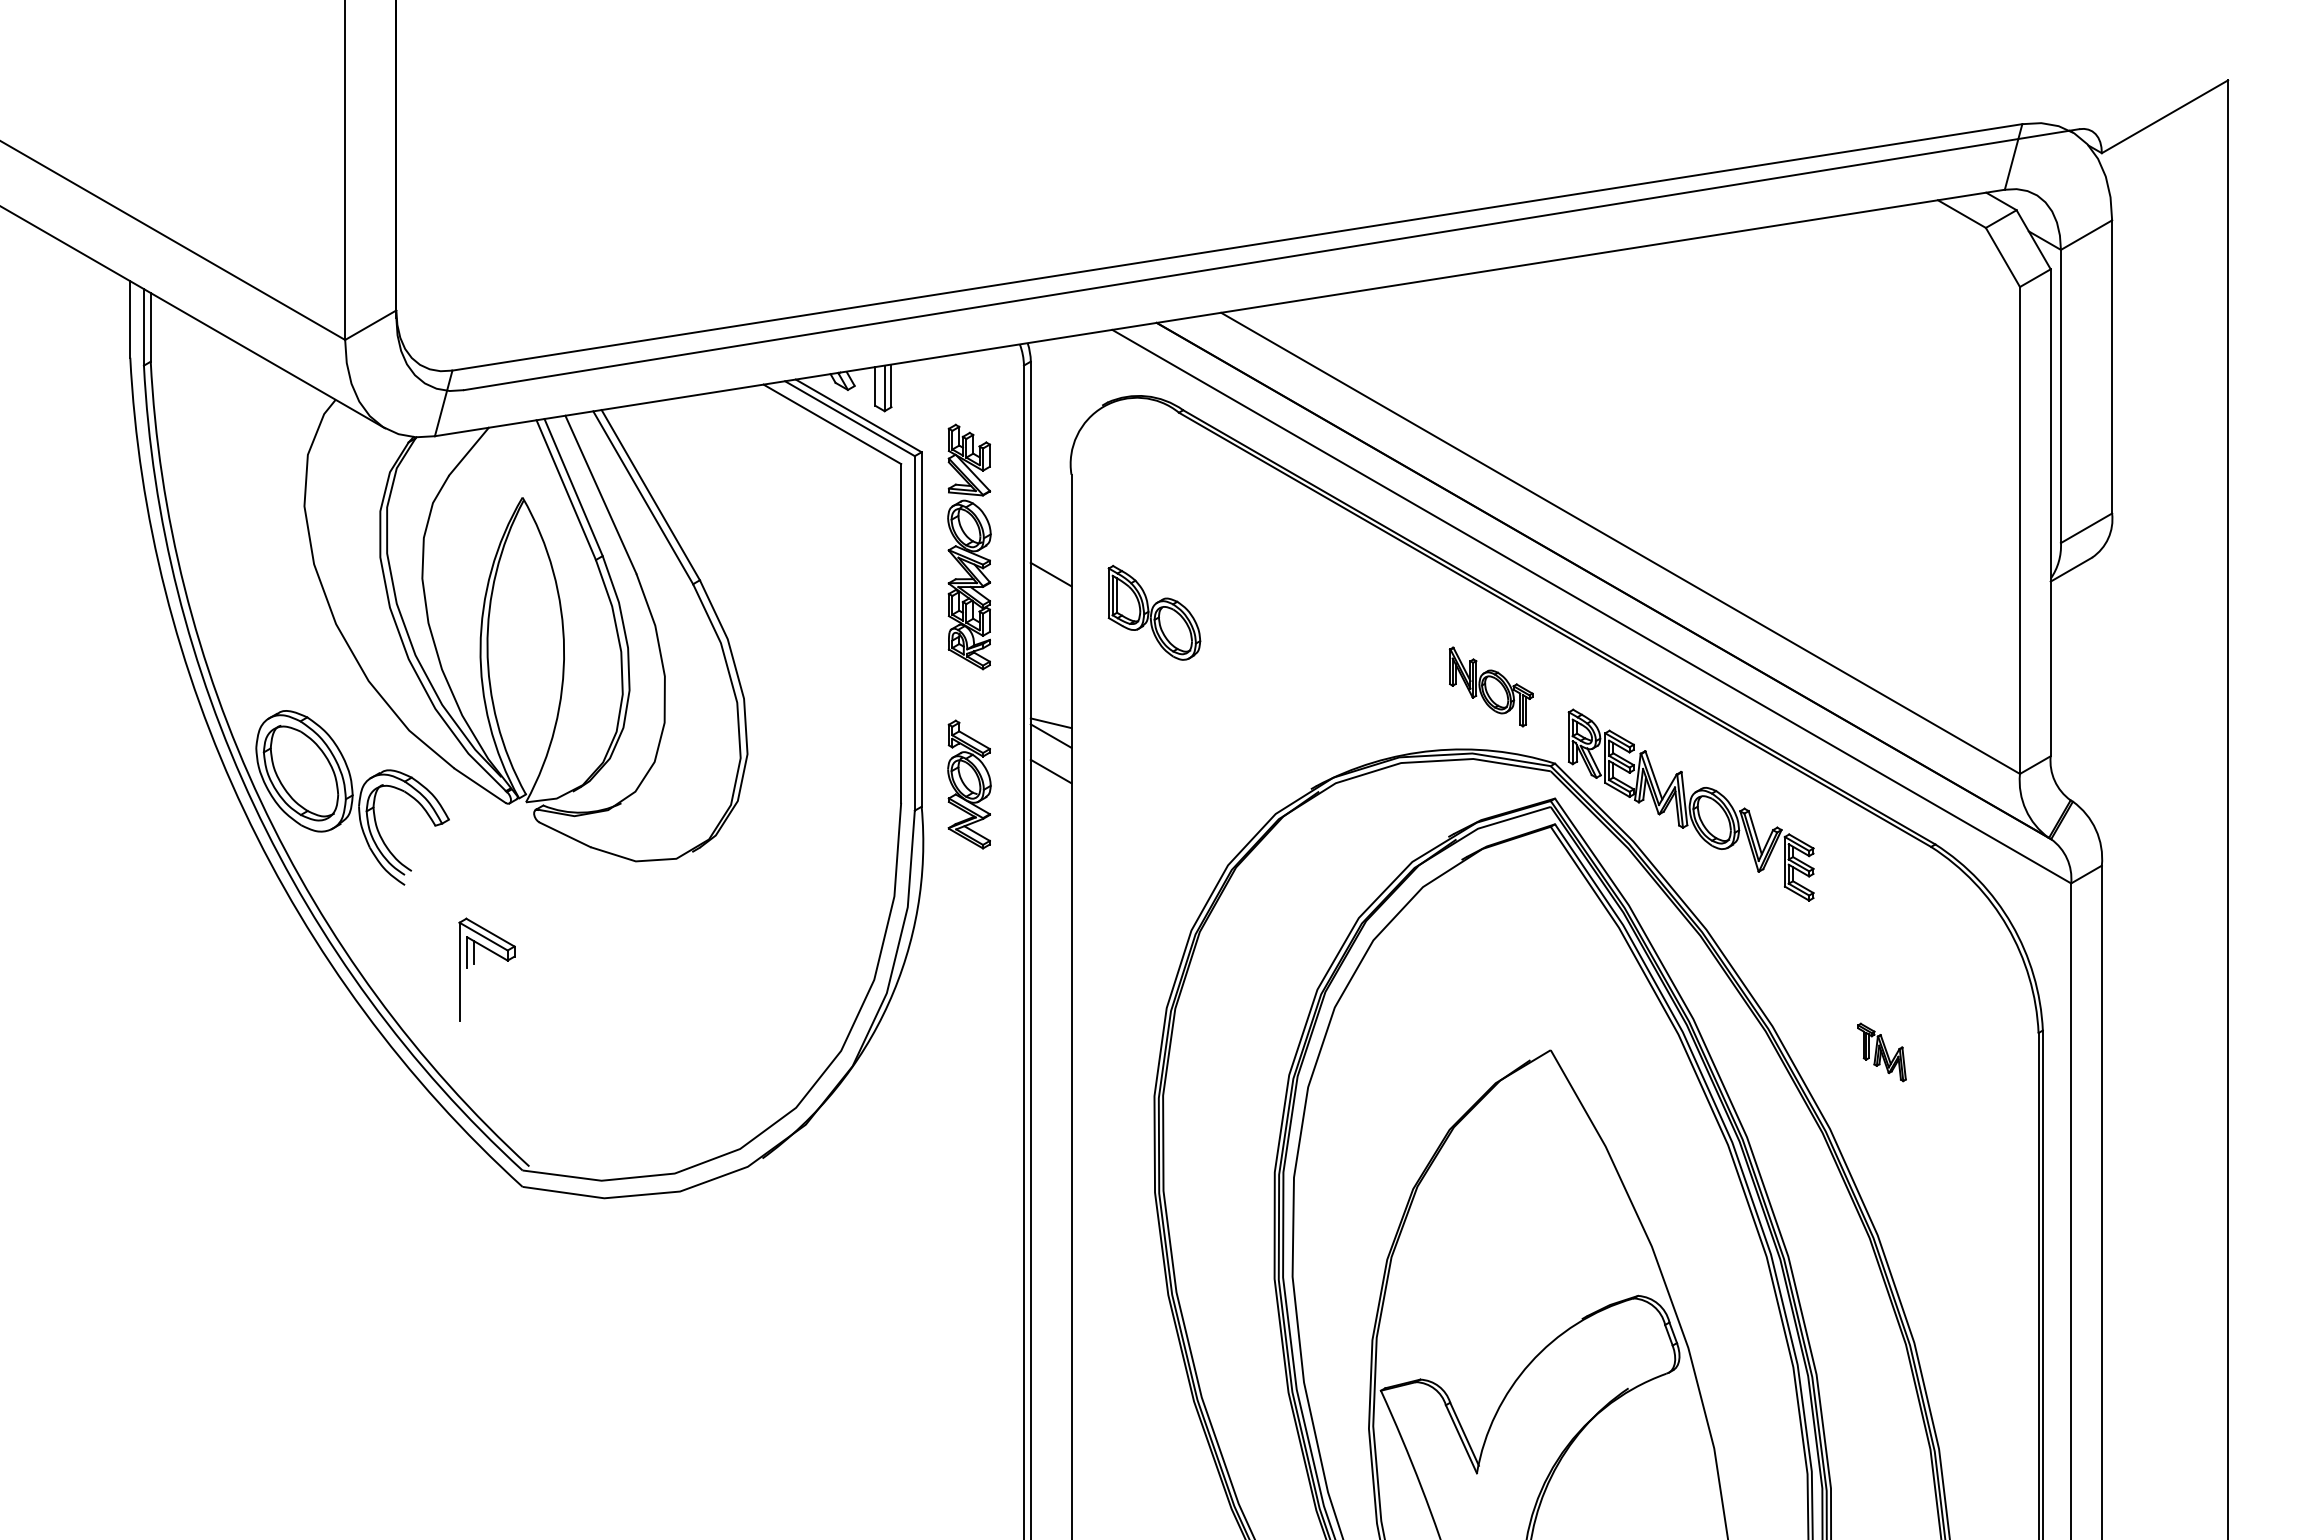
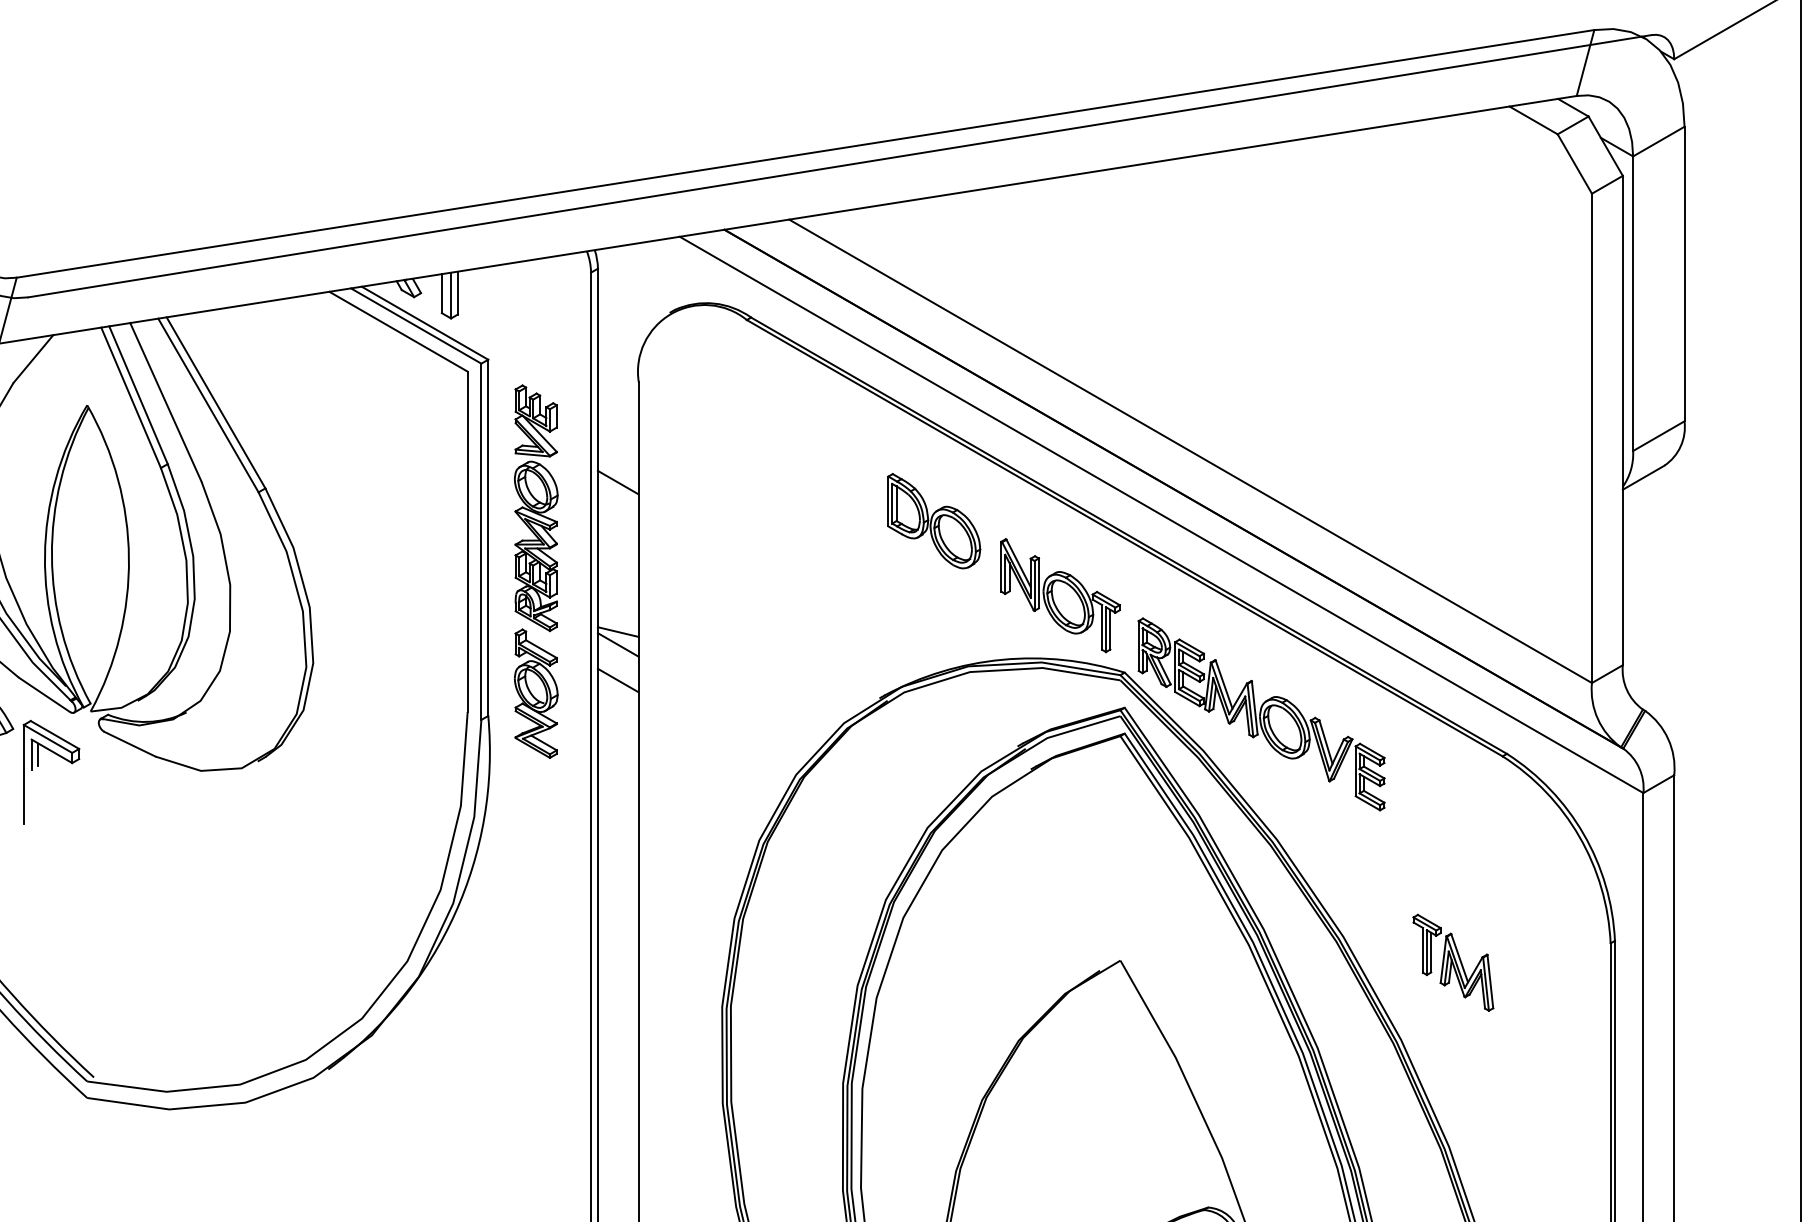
part: (969, 546) -> (536, 507), moved
part: (1154, 612) -> (934, 520), moved
part: (1491, 686) -> (1060, 595), size x1.43
part: (474, 964) -> (38, 766), moved
part: (1881, 1052) -> (1452, 962), size x1.67

